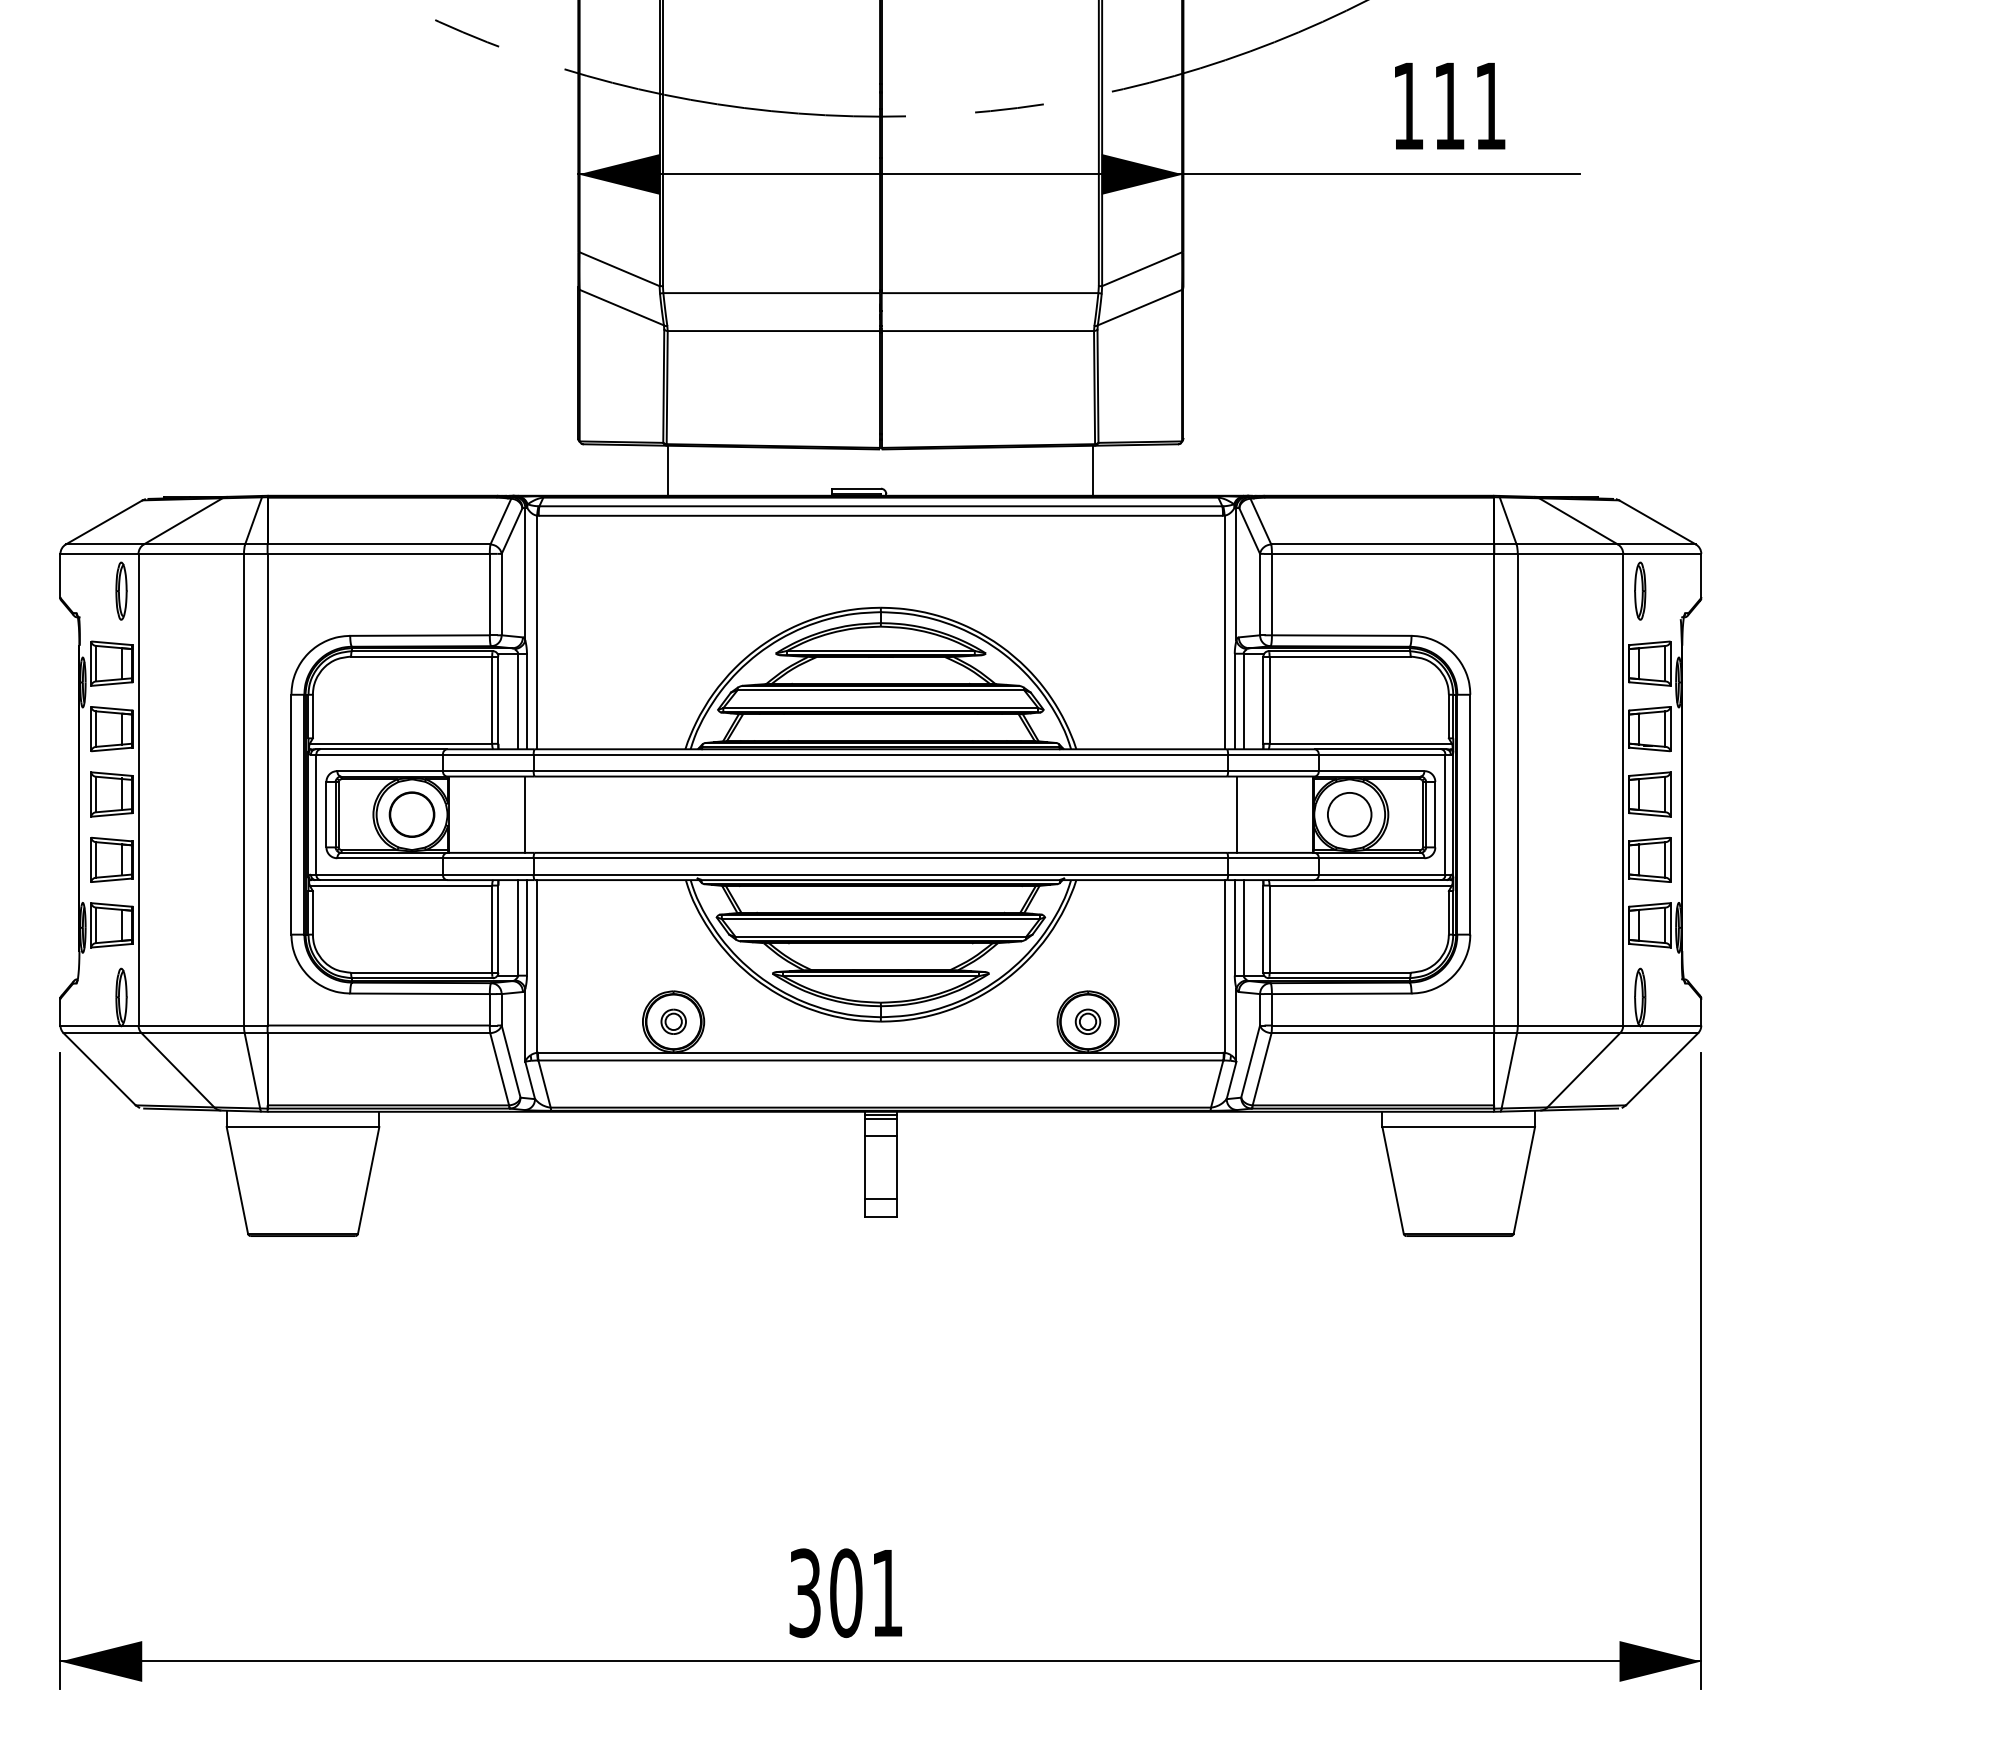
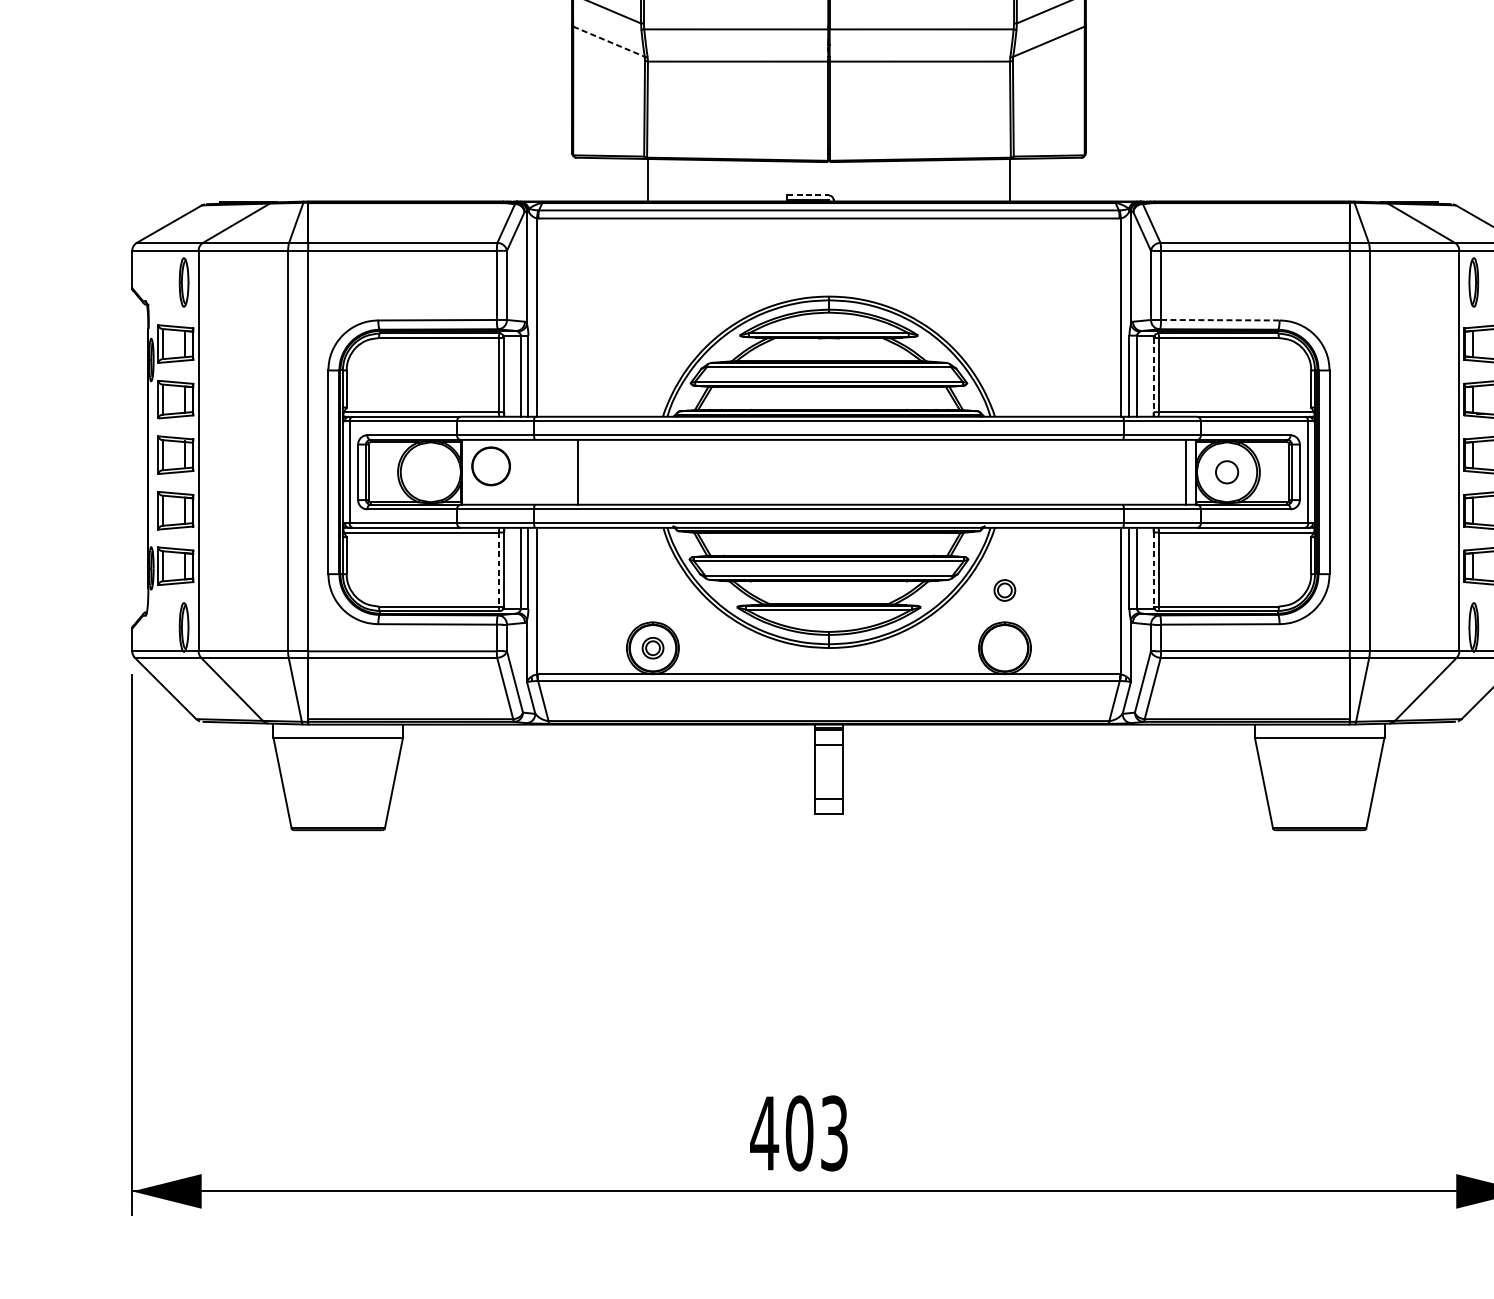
line: (621, 307) -> (608, 41), solid -> dashed
line: (856, 488) -> (808, 195), solid -> dashed
line: (1341, 635) -> (1220, 320), solid -> dashed
line: (1263, 700) -> (1153, 375), solid -> dashed
part: (411, 814) -> (490, 466), moved
line: (525, 814) -> (578, 472), moved
line: (1236, 814) -> (1186, 472), moved
circle: (1349, 814) -> (1226, 472), size x0.6
line: (492, 929) -> (499, 569), solid -> dashed
line: (1263, 929) -> (1153, 569), solid -> dashed
part: (1087, 1021) -> (1004, 590), moved
text: (844, 1593) -> (798, 1133), 301 -> 403

